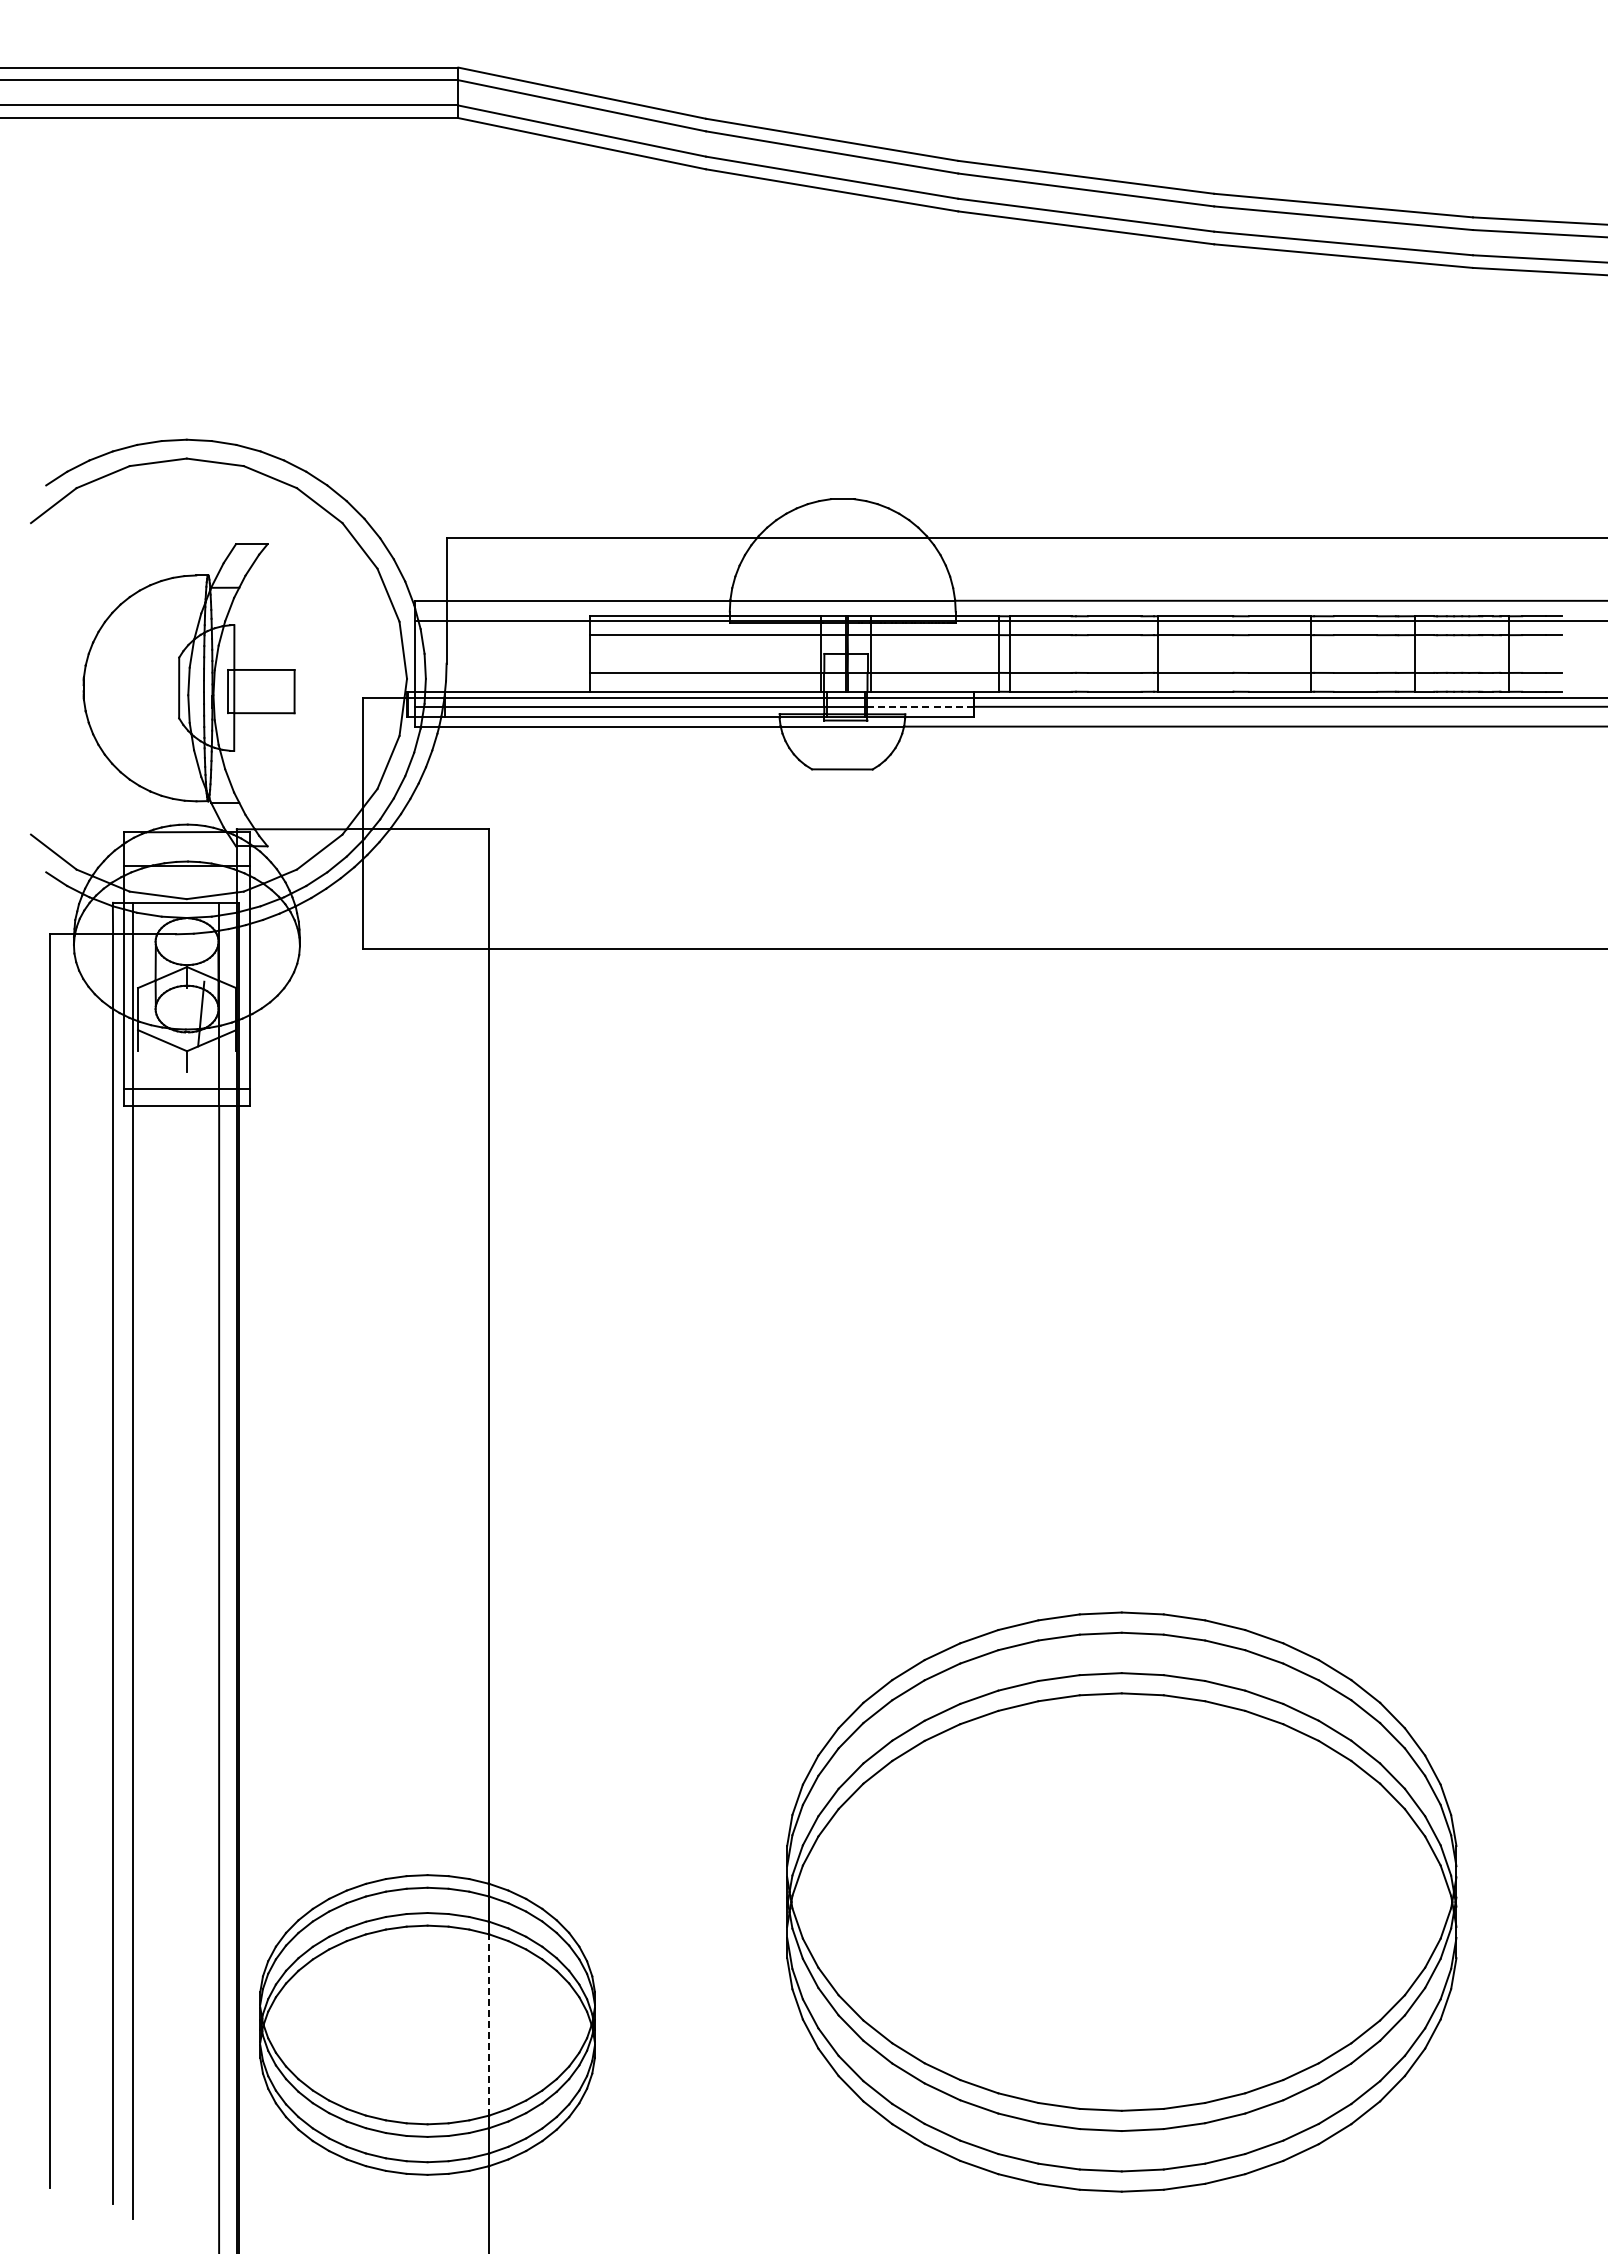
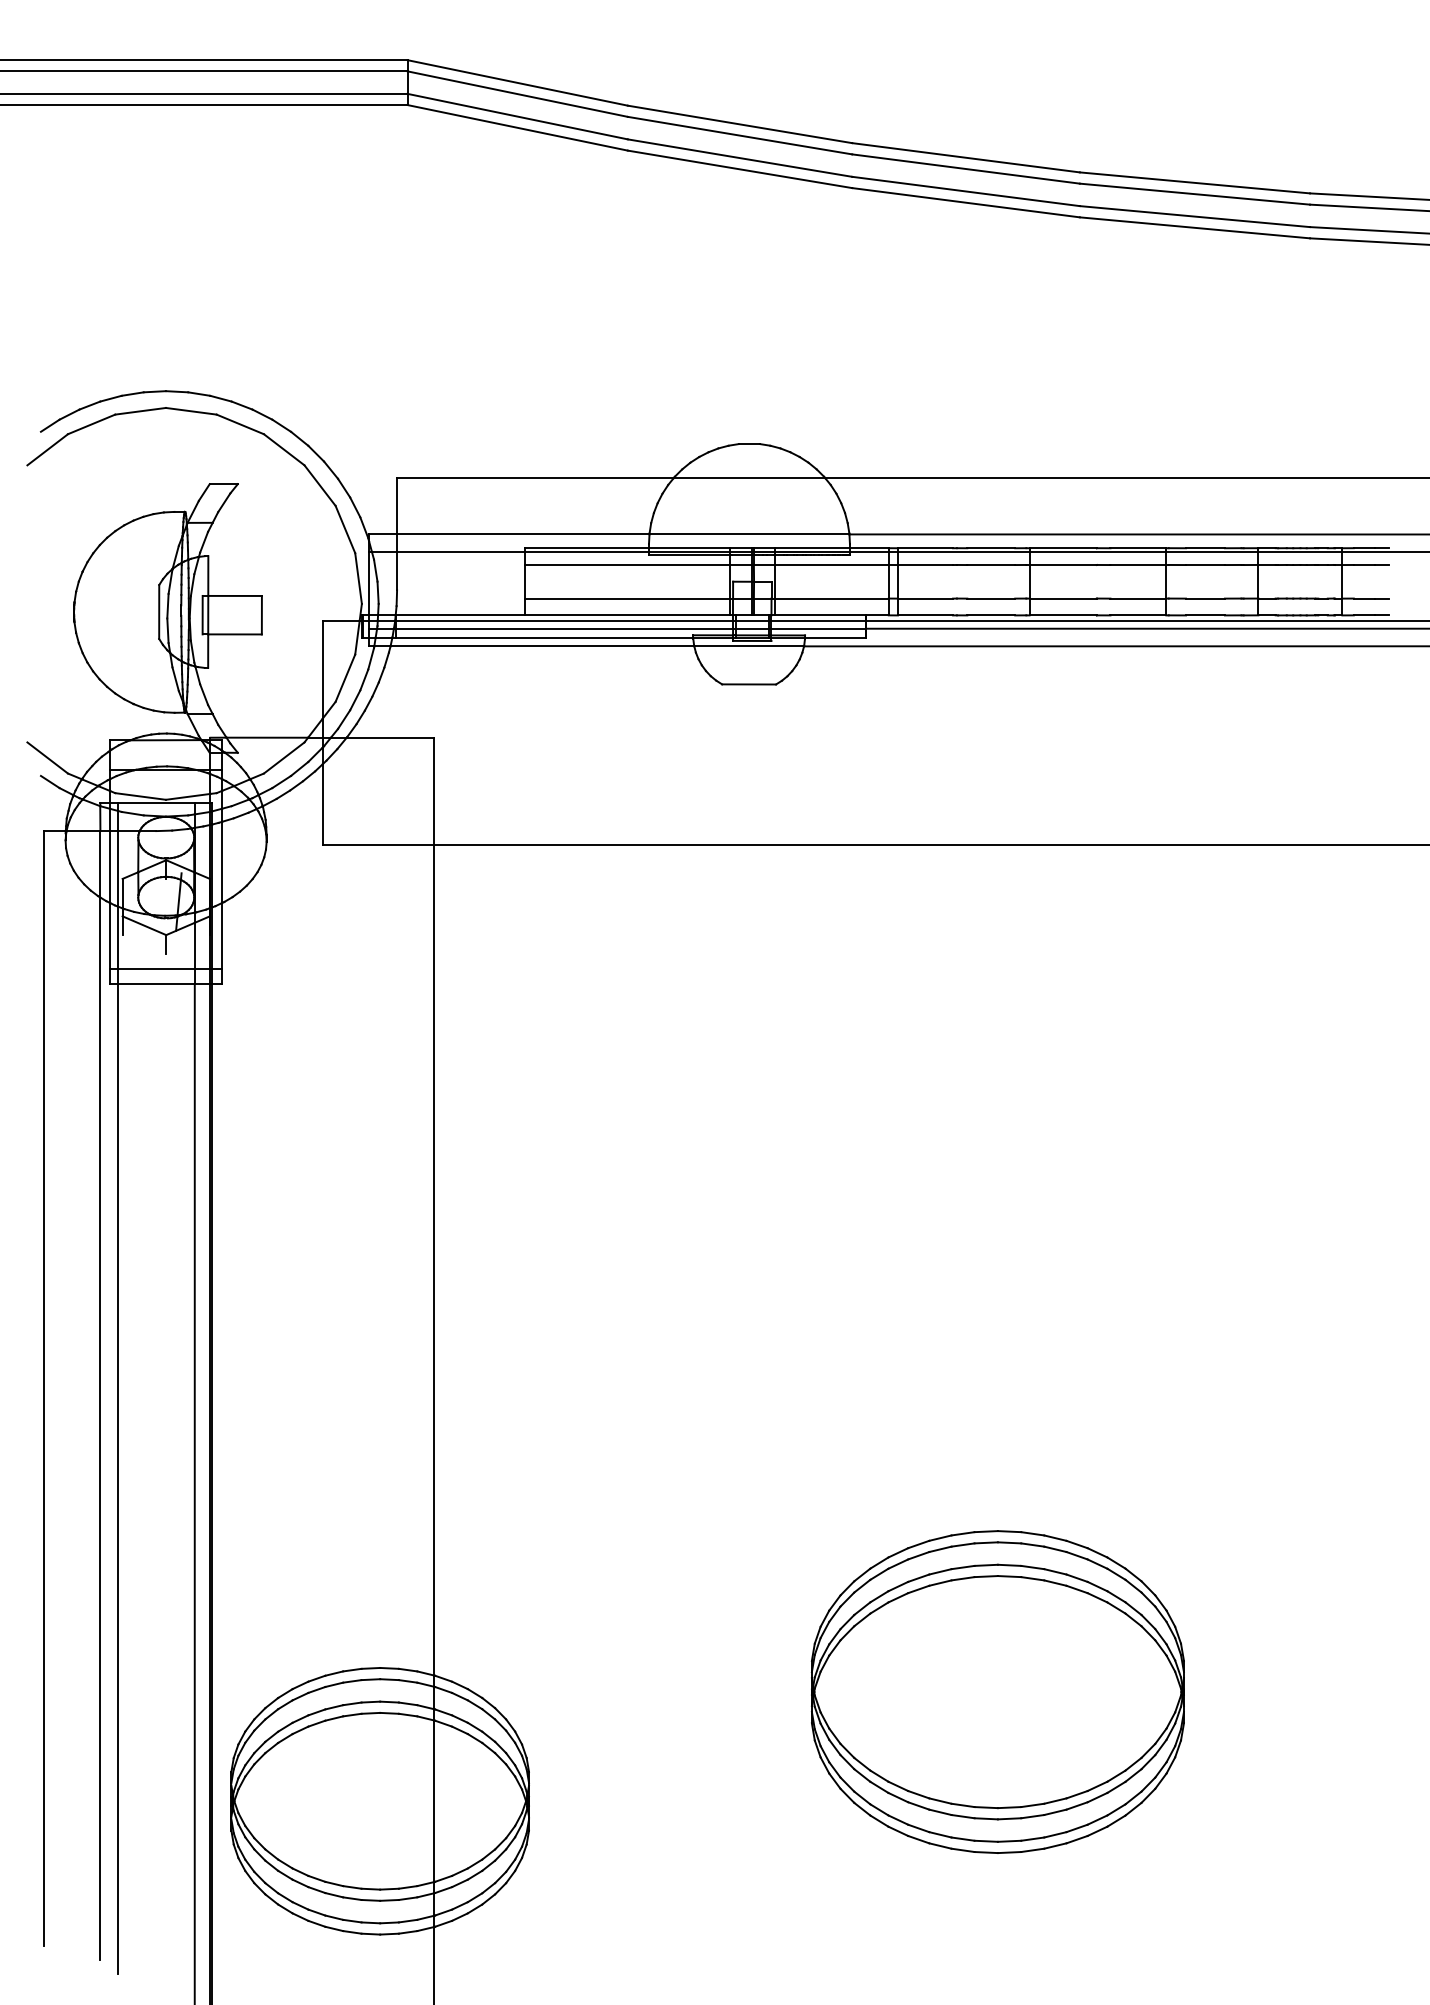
line: (921, 706) -> (819, 628), dashed -> solid
part: (1122, 1902) -> (998, 1692), size x0.62
line: (488, 2025) -> (434, 1801), dashed -> solid

